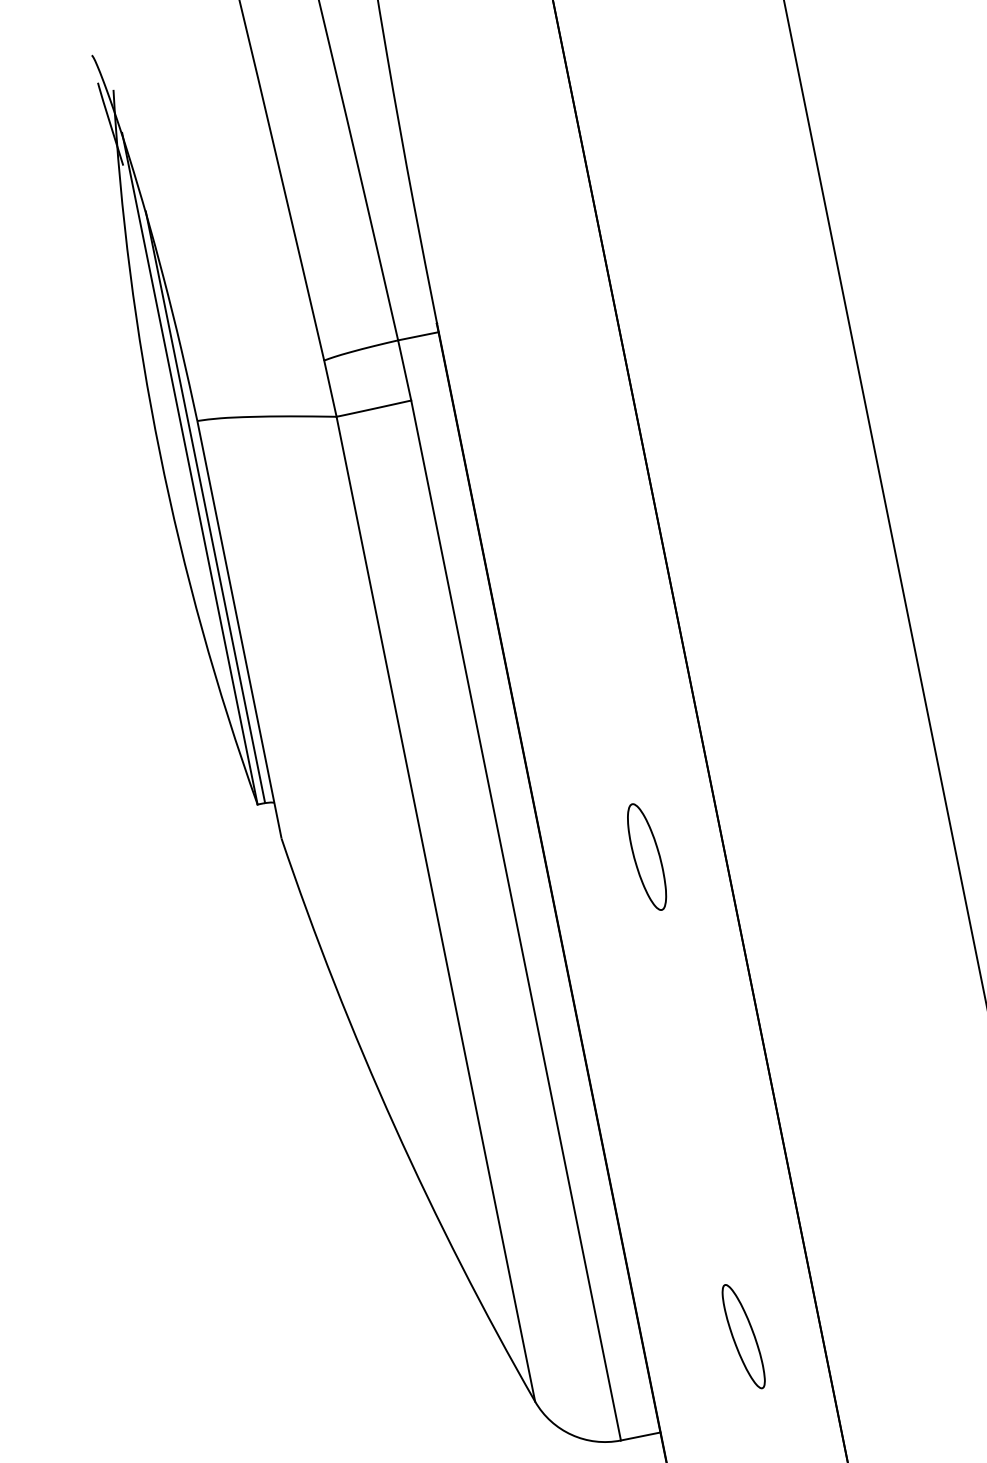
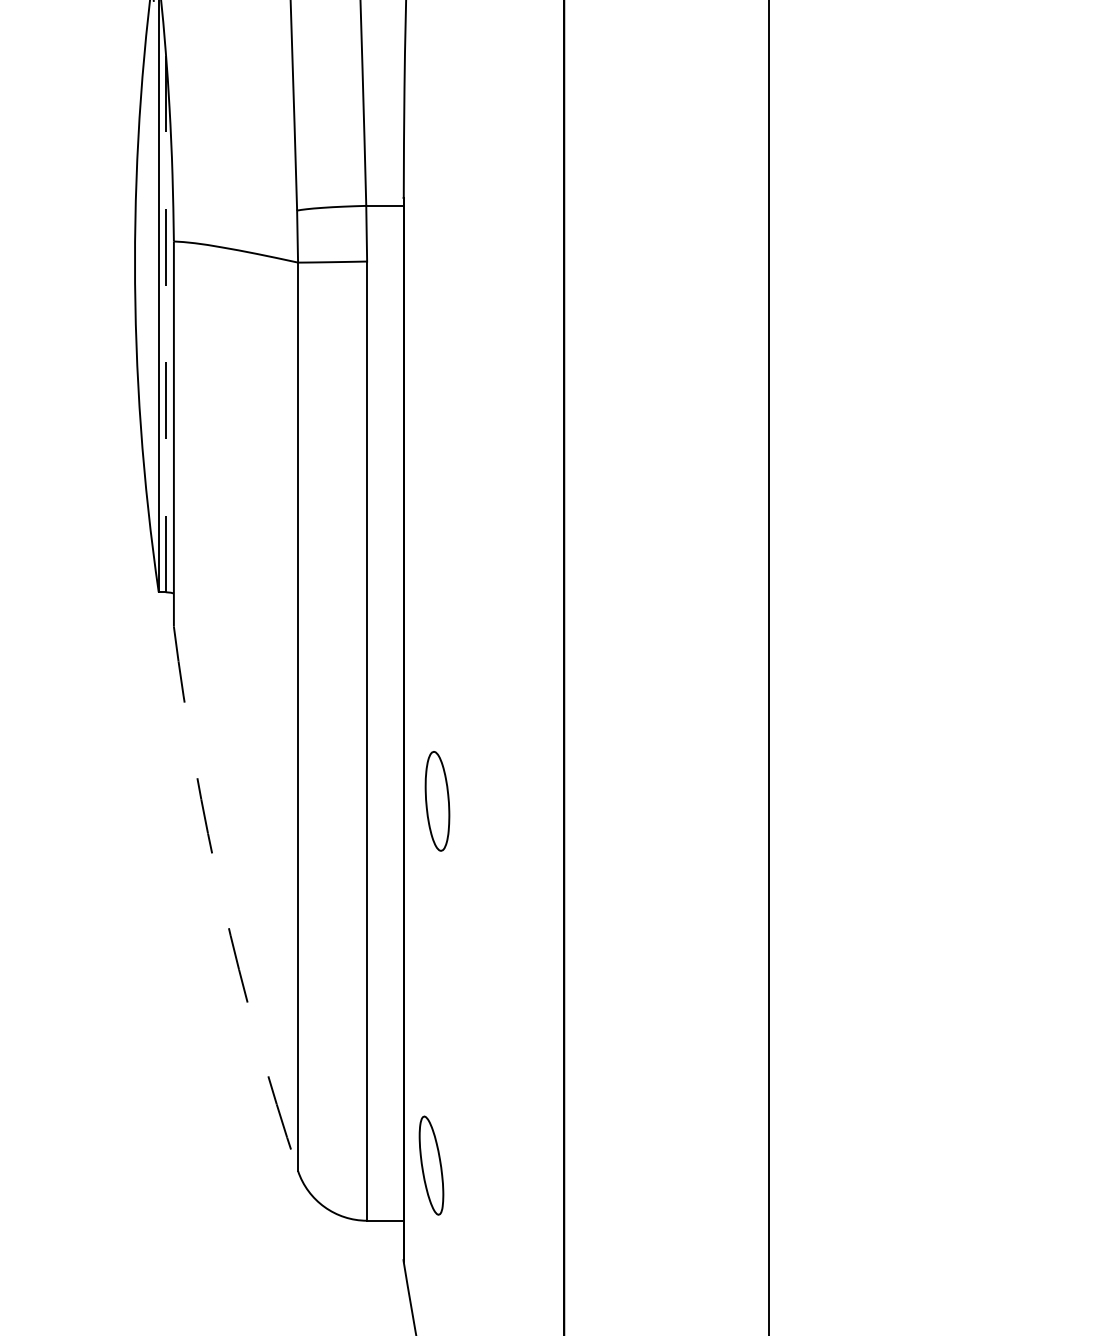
line: (205, 507) -> (165, 319), solid -> dashed
part: (647, 857) -> (437, 801), moved
arc: (394, 1125) -> (222, 901), solid -> dashed
part: (743, 1336) -> (431, 1165), moved

